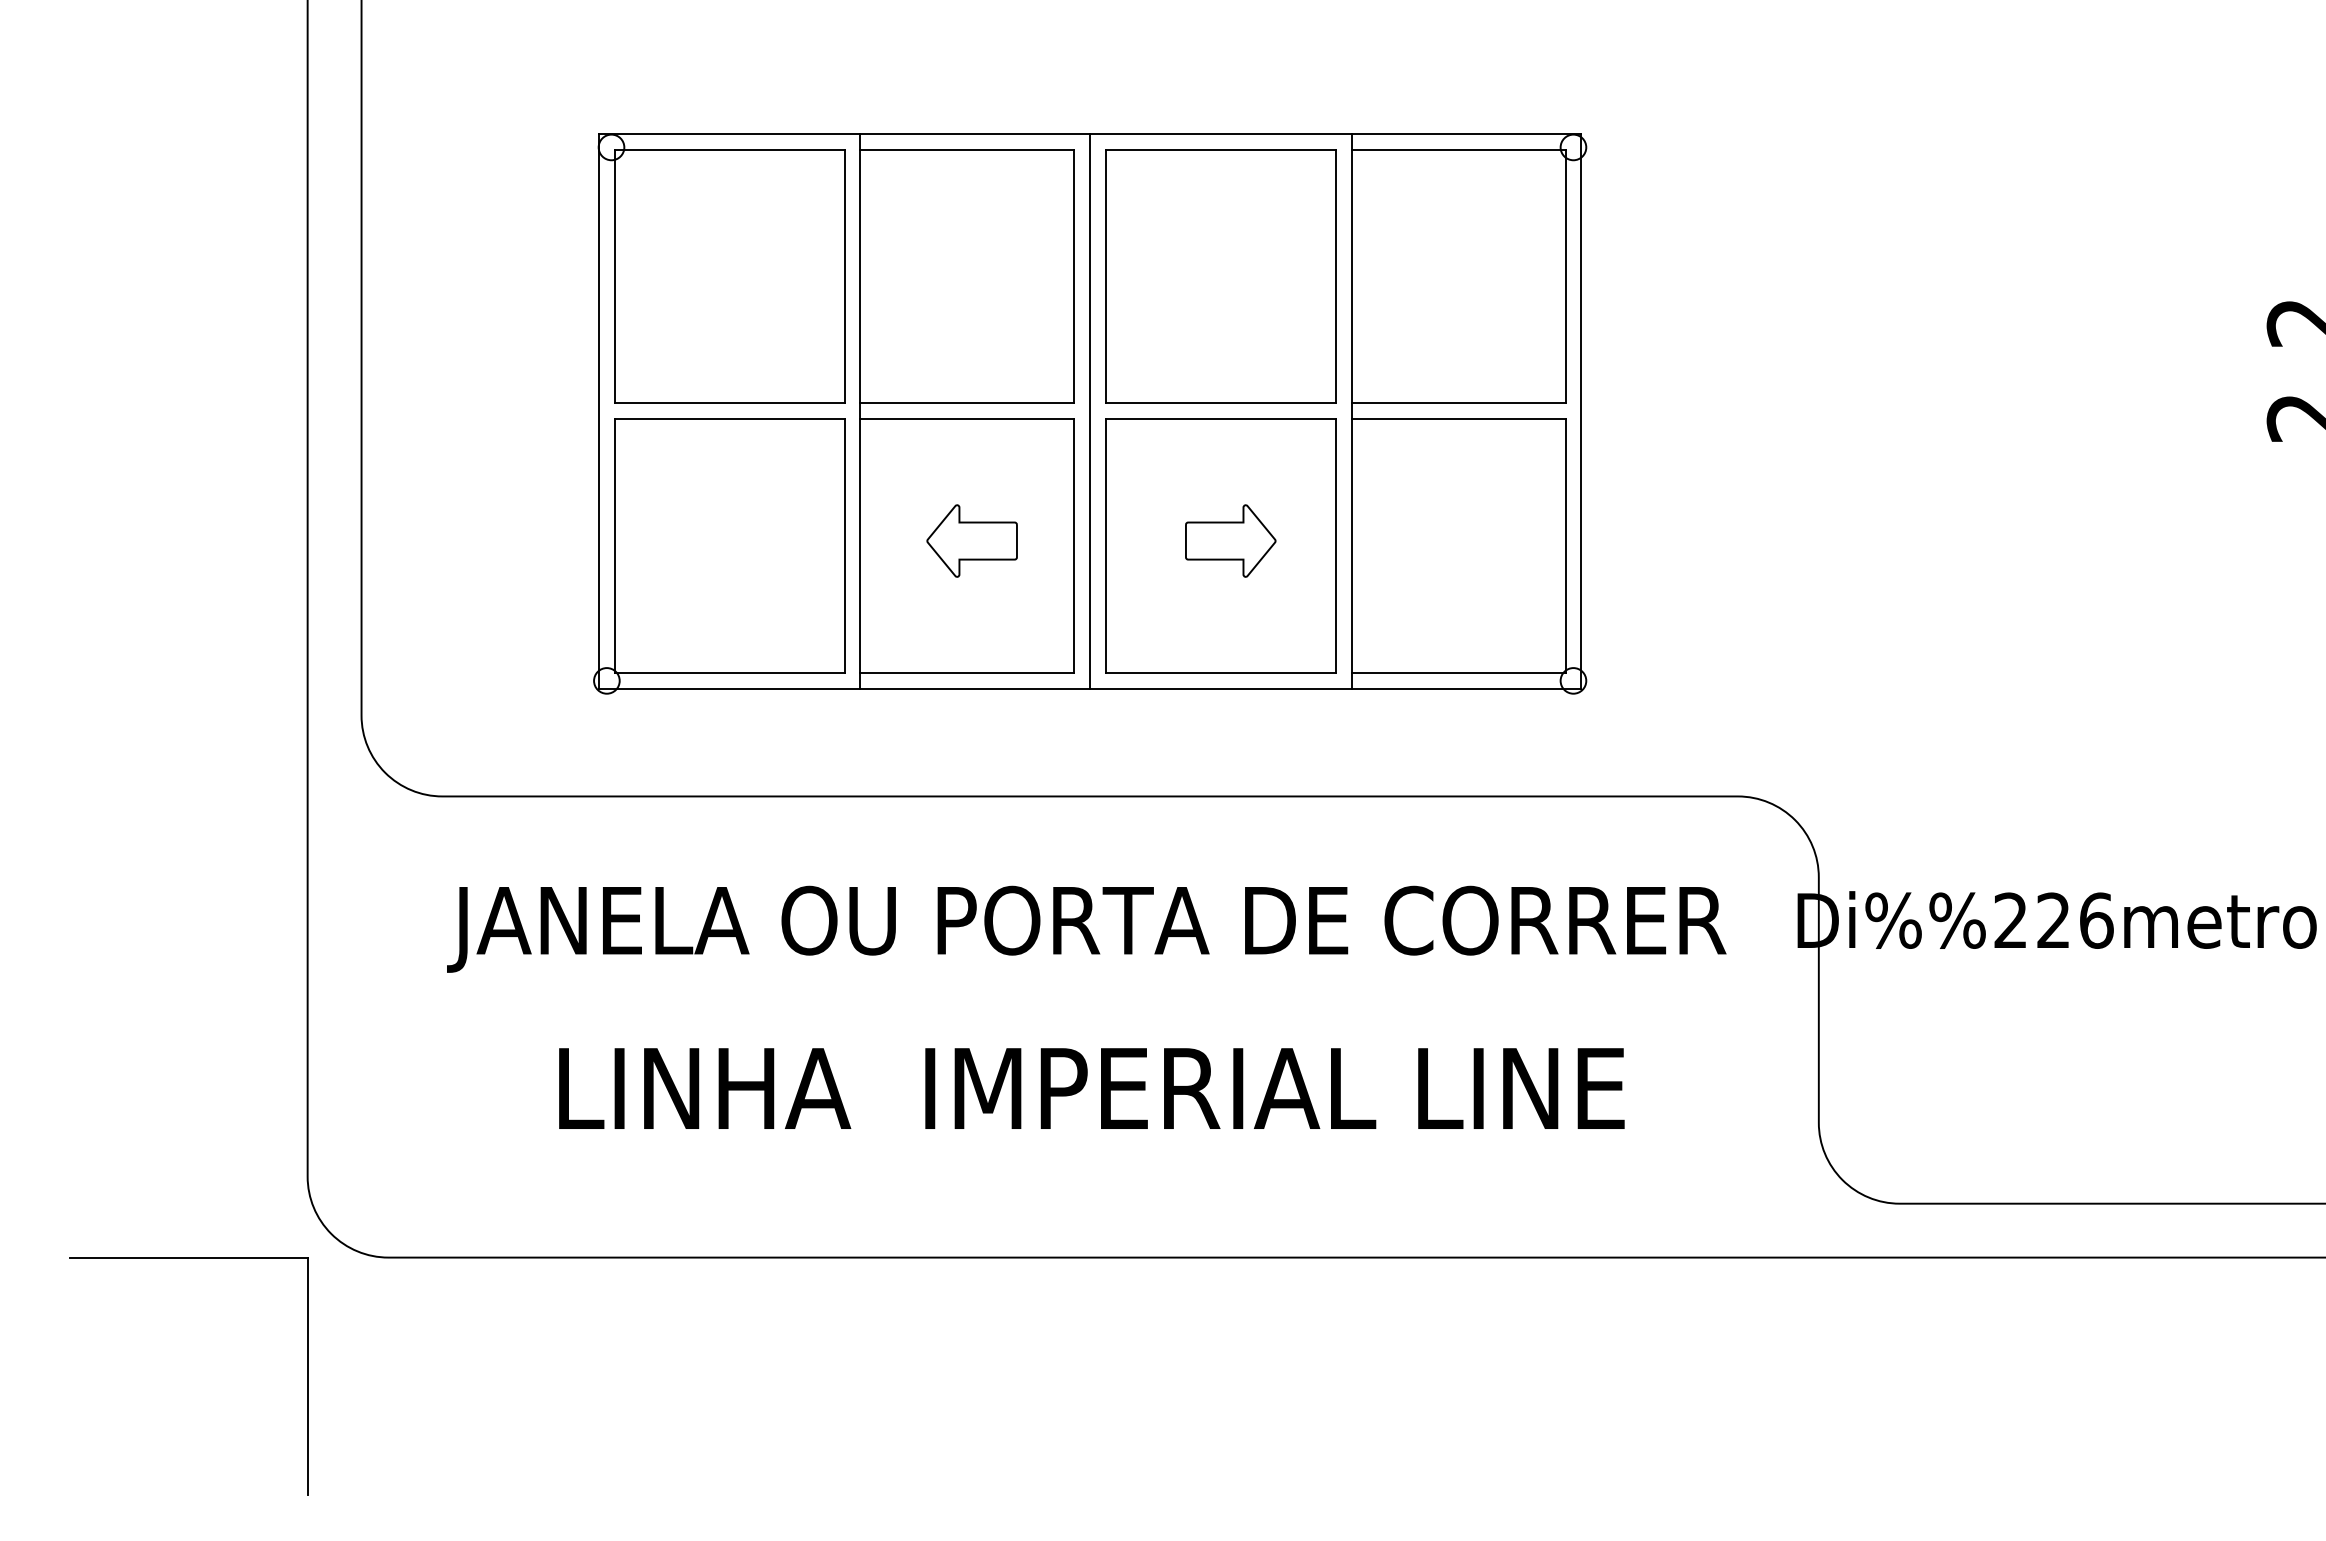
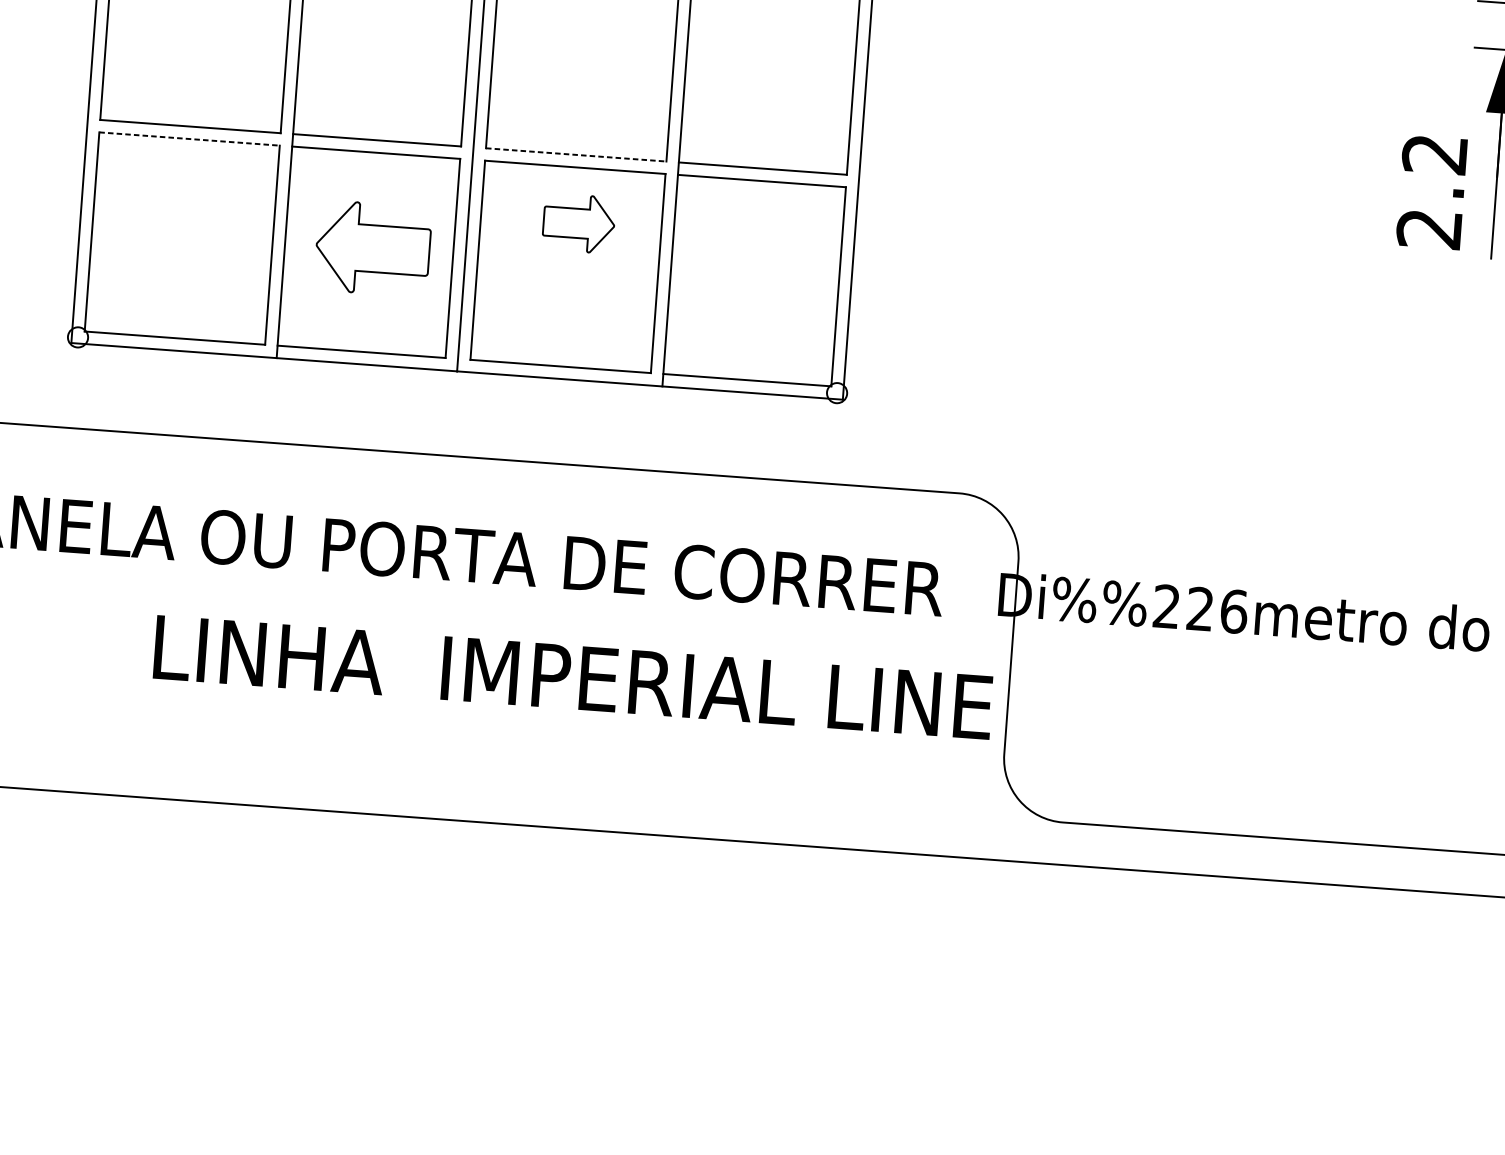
line: (1220, 403) -> (575, 154), solid -> dashed
line: (729, 419) -> (189, 139), solid -> dashed
part: (971, 540) -> (372, 248), size x1.6
part: (1230, 540) -> (578, 223), moved
text: (1091, 1088) -> (573, 677), moved

